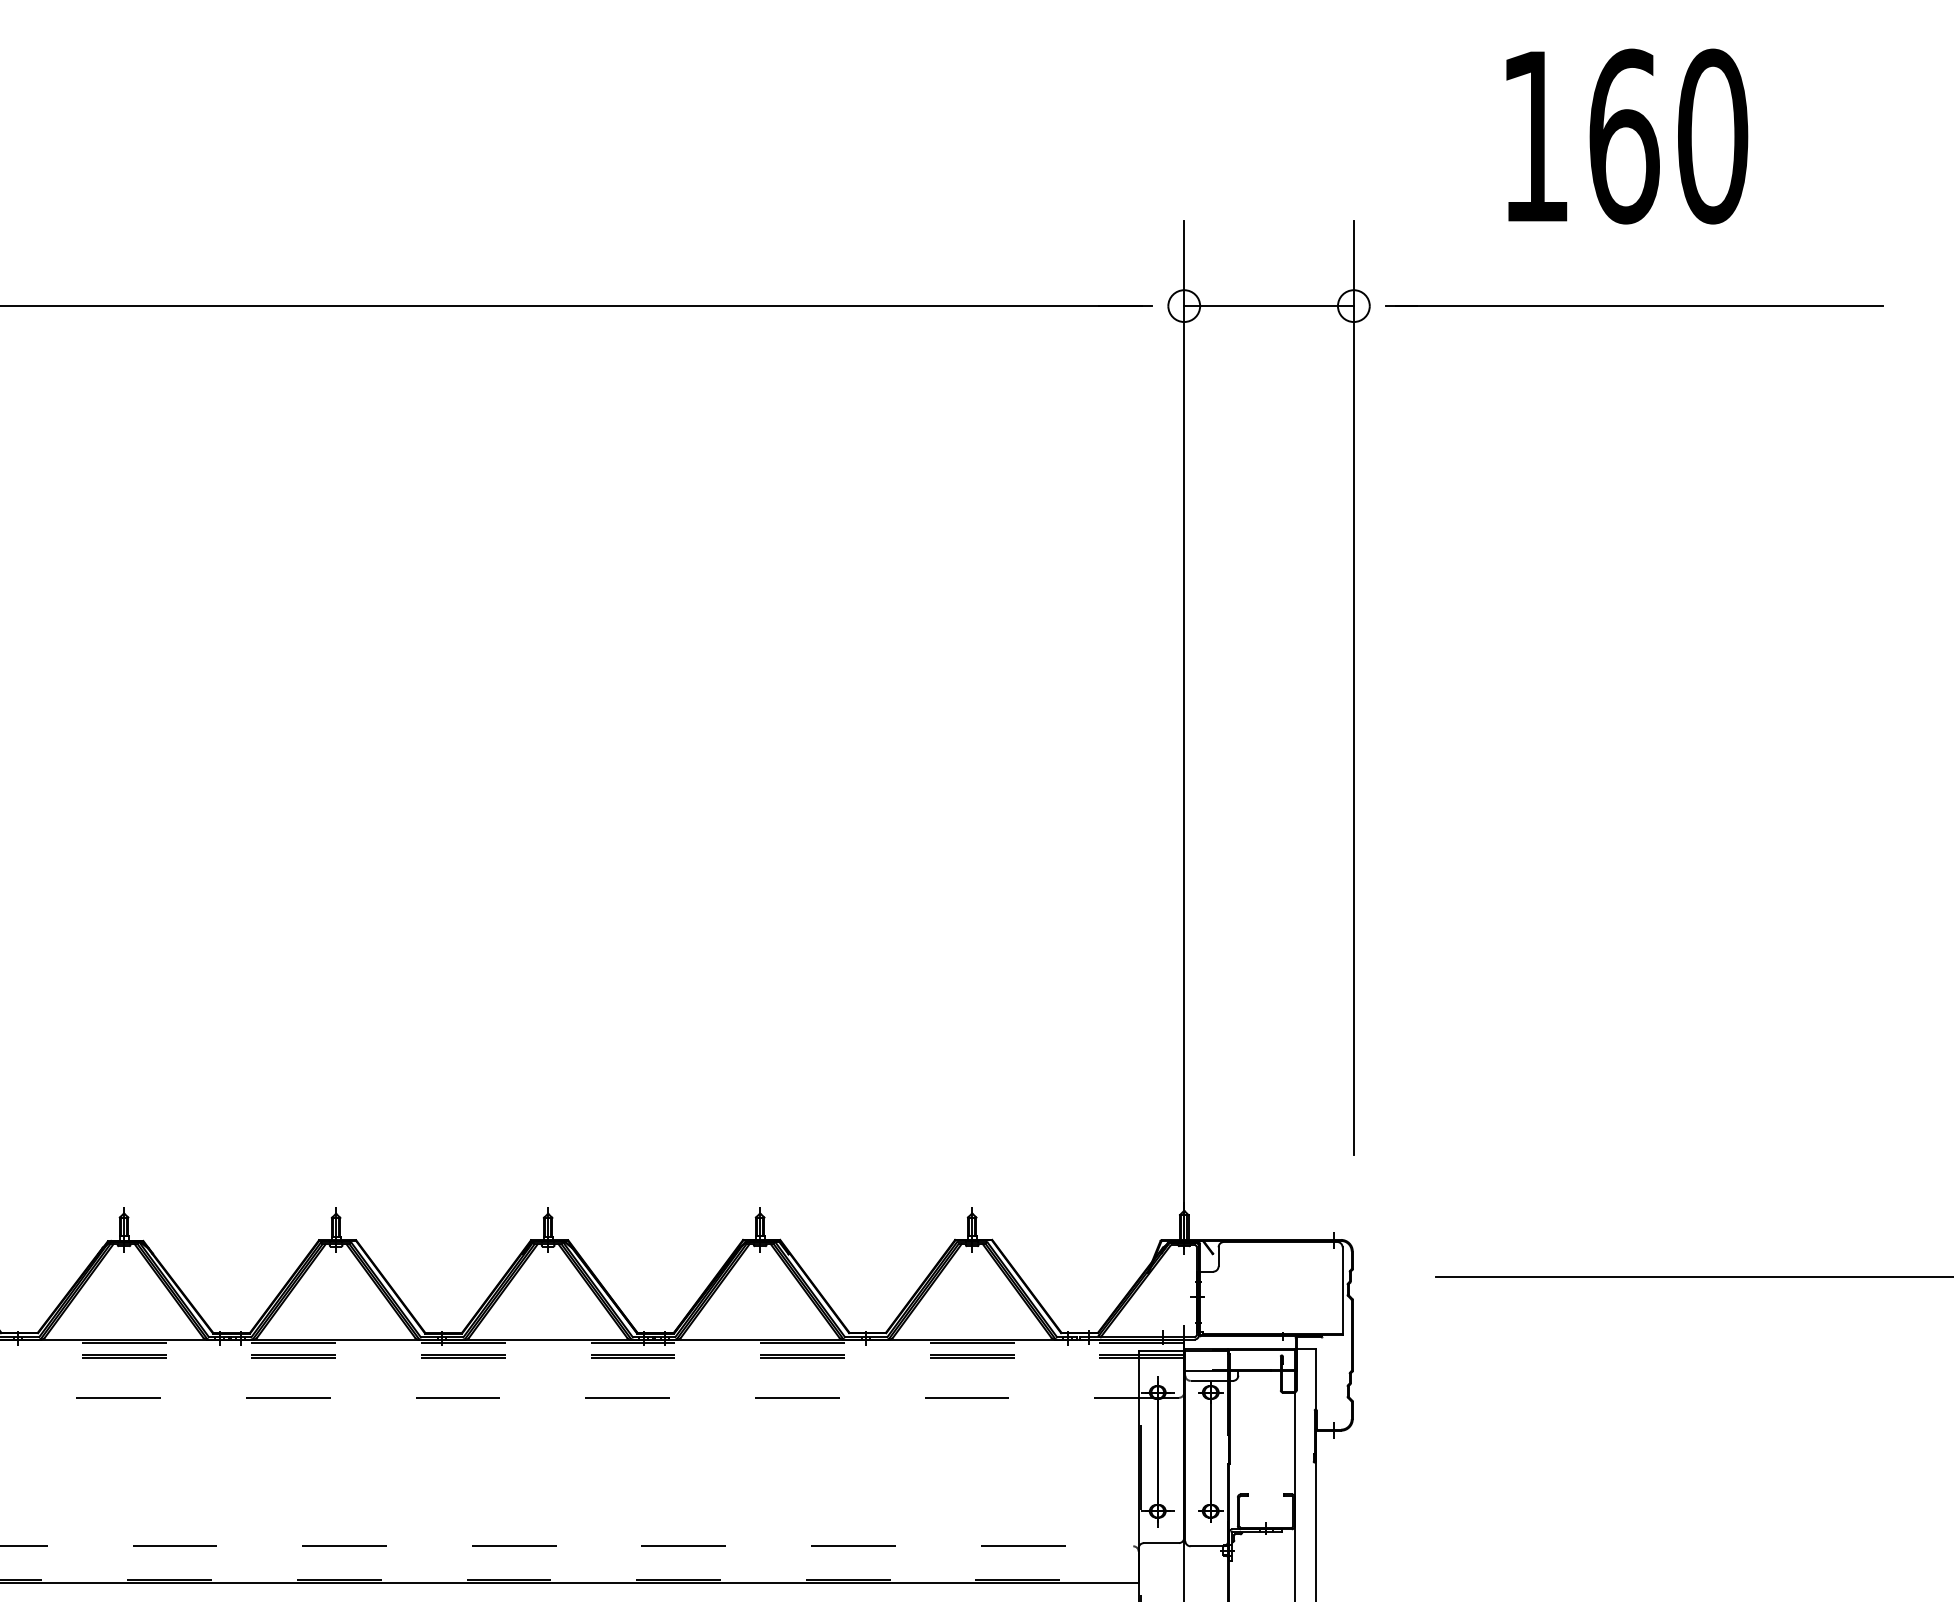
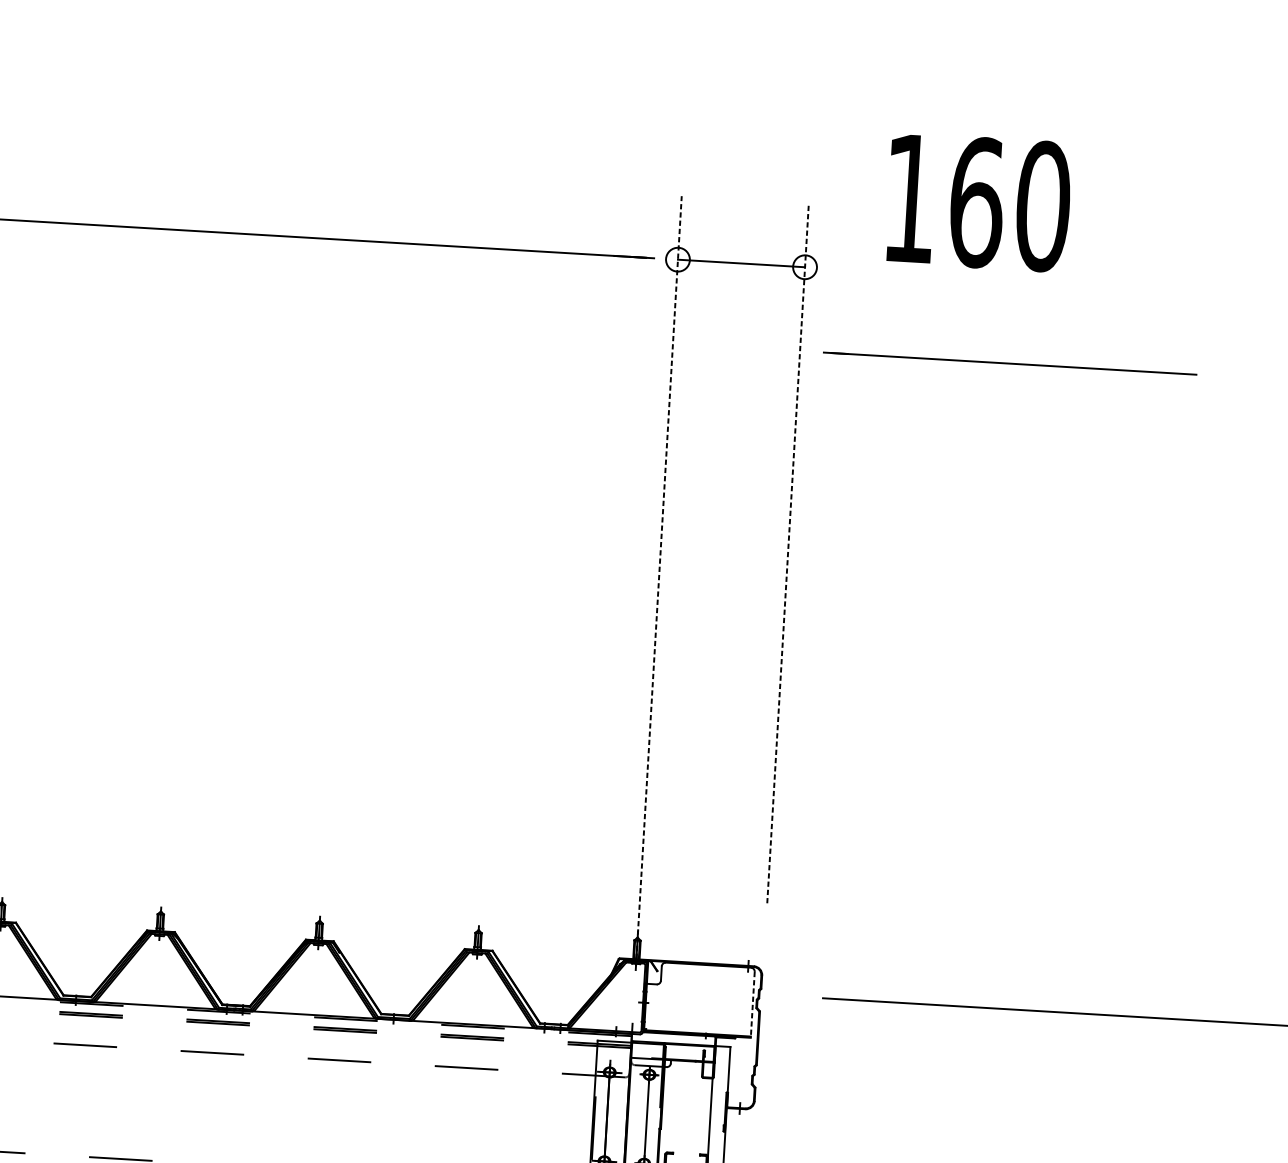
text: (1627, 136) -> (979, 202), moved
line: (1634, 305) -> (1010, 363), moved
line: (1353, 688) -> (787, 553), solid -> dashed
line: (1184, 730) -> (659, 577), solid -> dashed
line: (1342, 1291) -> (752, 1004), solid -> dashed

